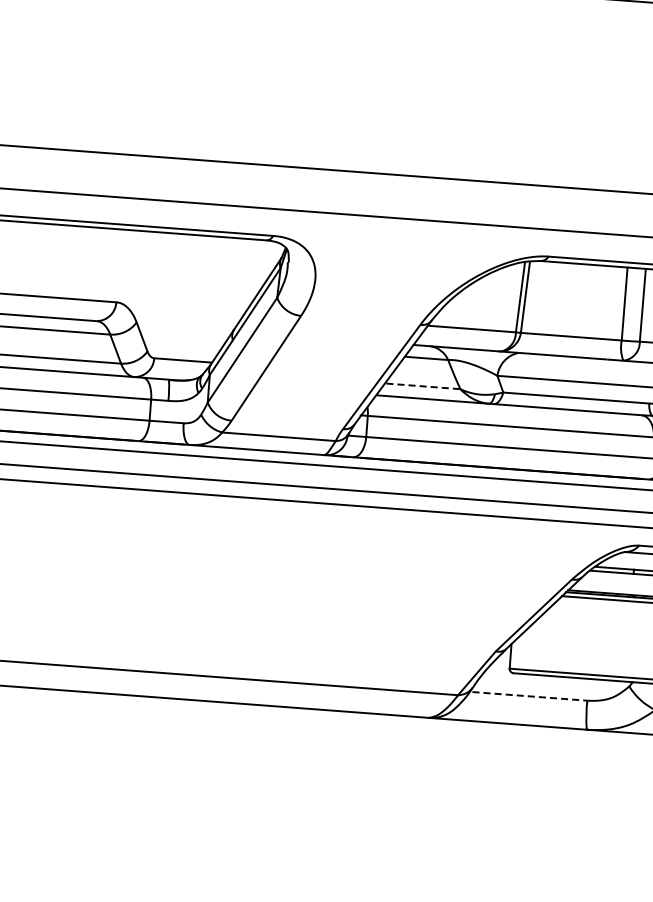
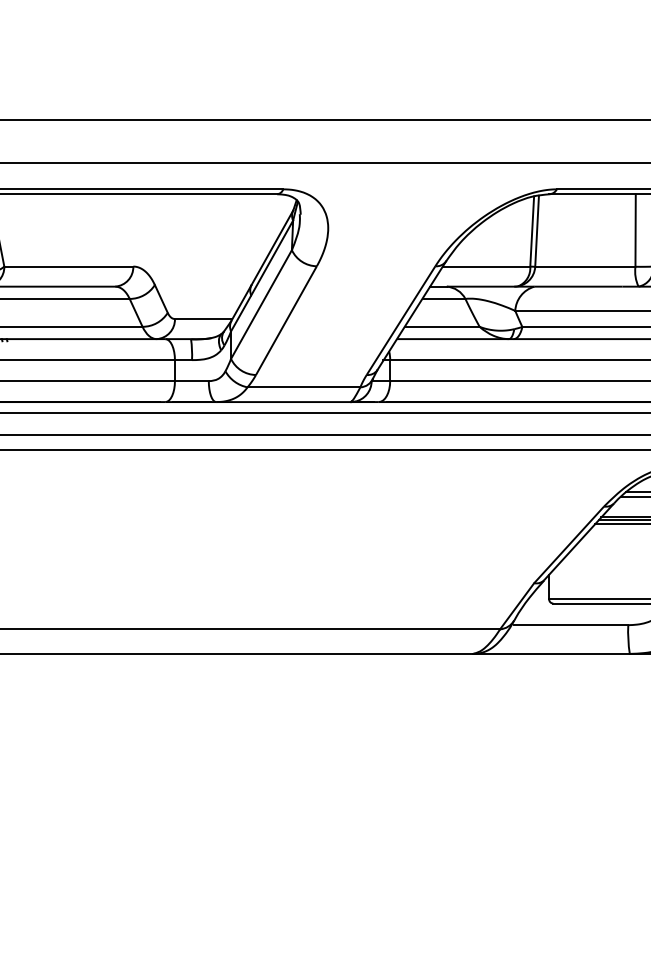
line: (423, 386) -> (442, 326), dashed -> solid
line: (530, 696) -> (571, 625), dashed -> solid

